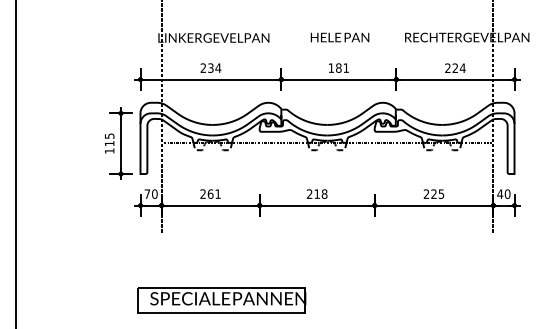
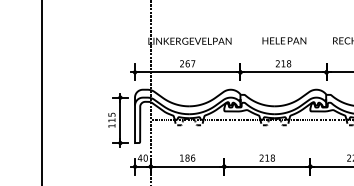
text: (214, 67) -> (190, 63), 234 -> 267
text: (338, 67) -> (283, 63), 181 -> 218
text: (147, 193) -> (140, 157), 70 -> 40
text: (210, 193) -> (187, 157), 261 -> 186

